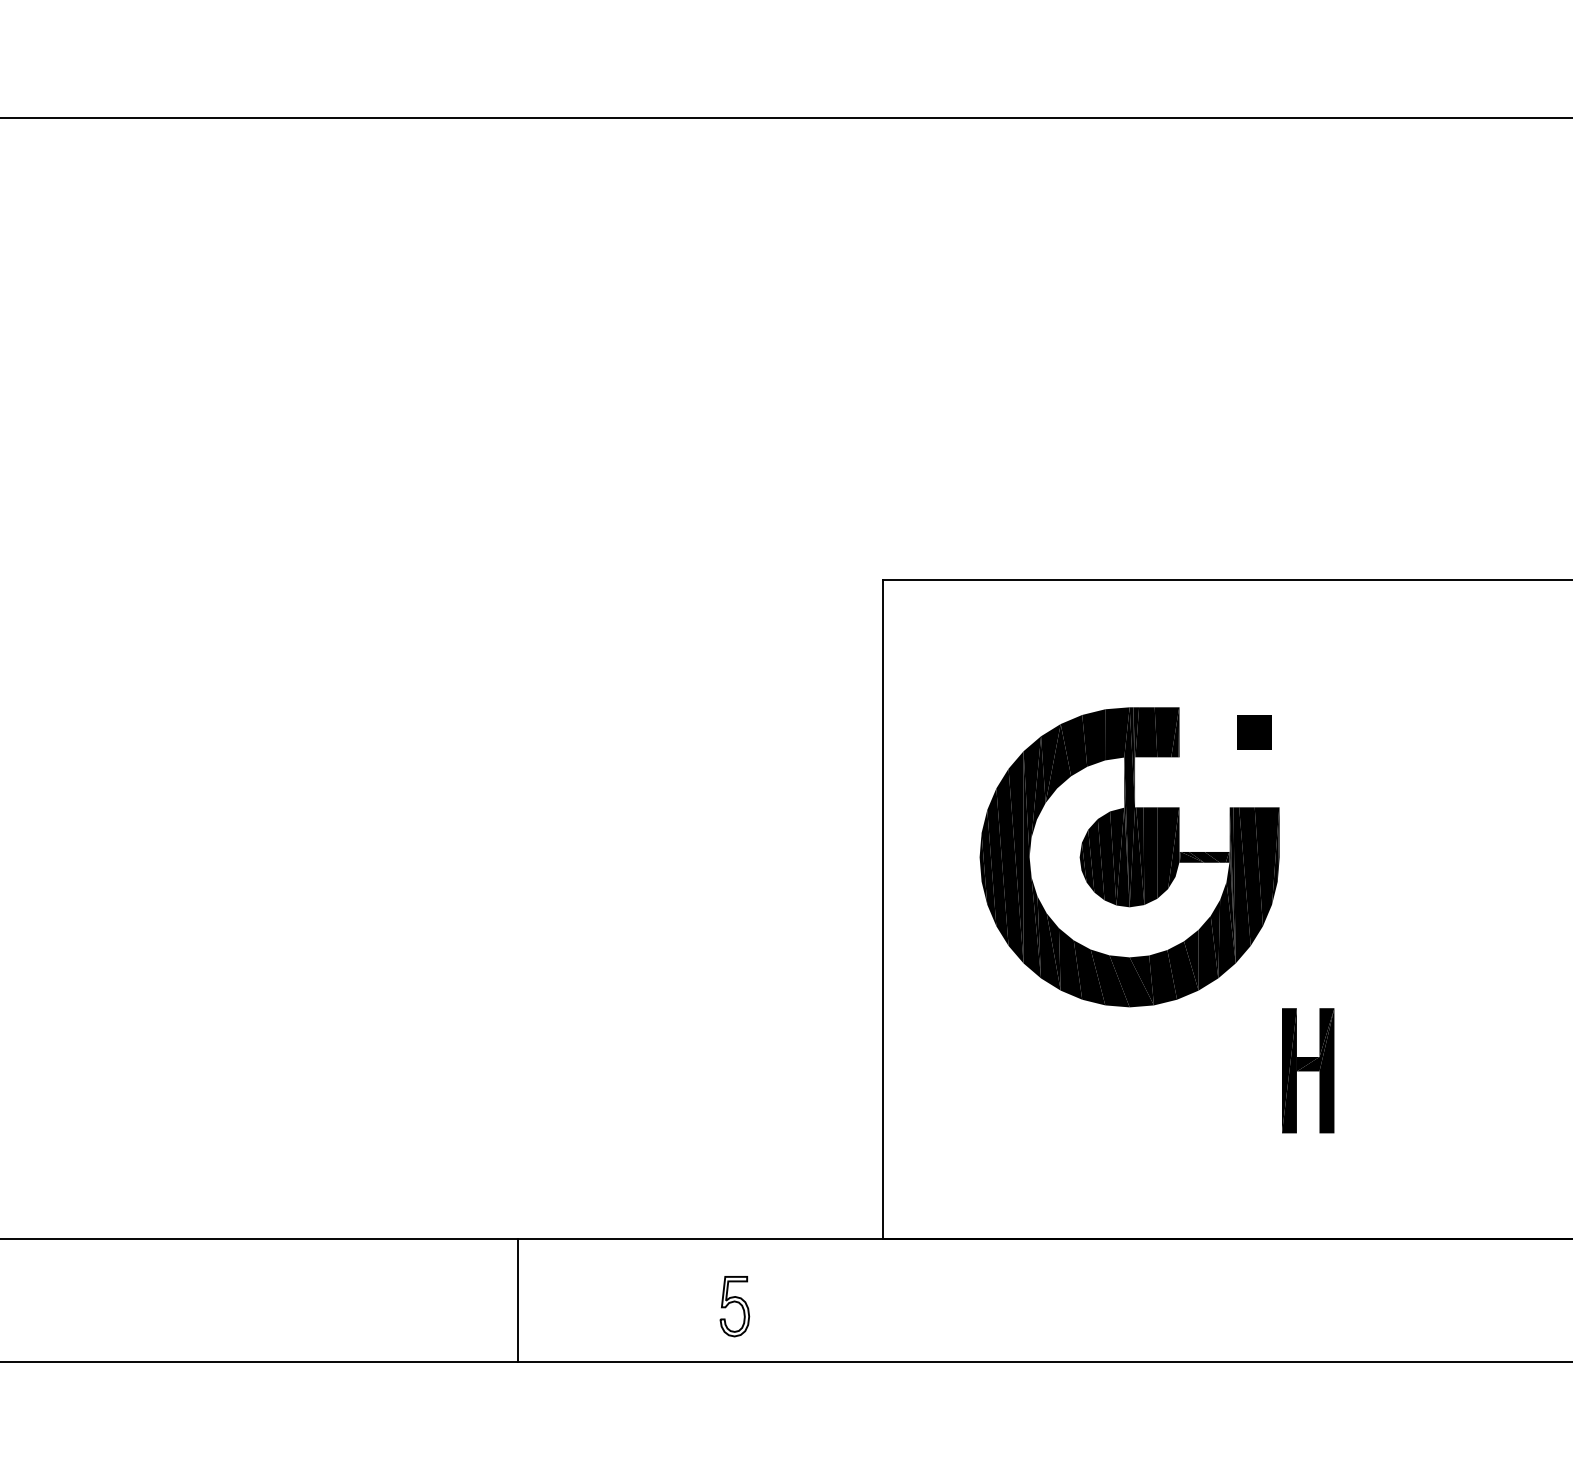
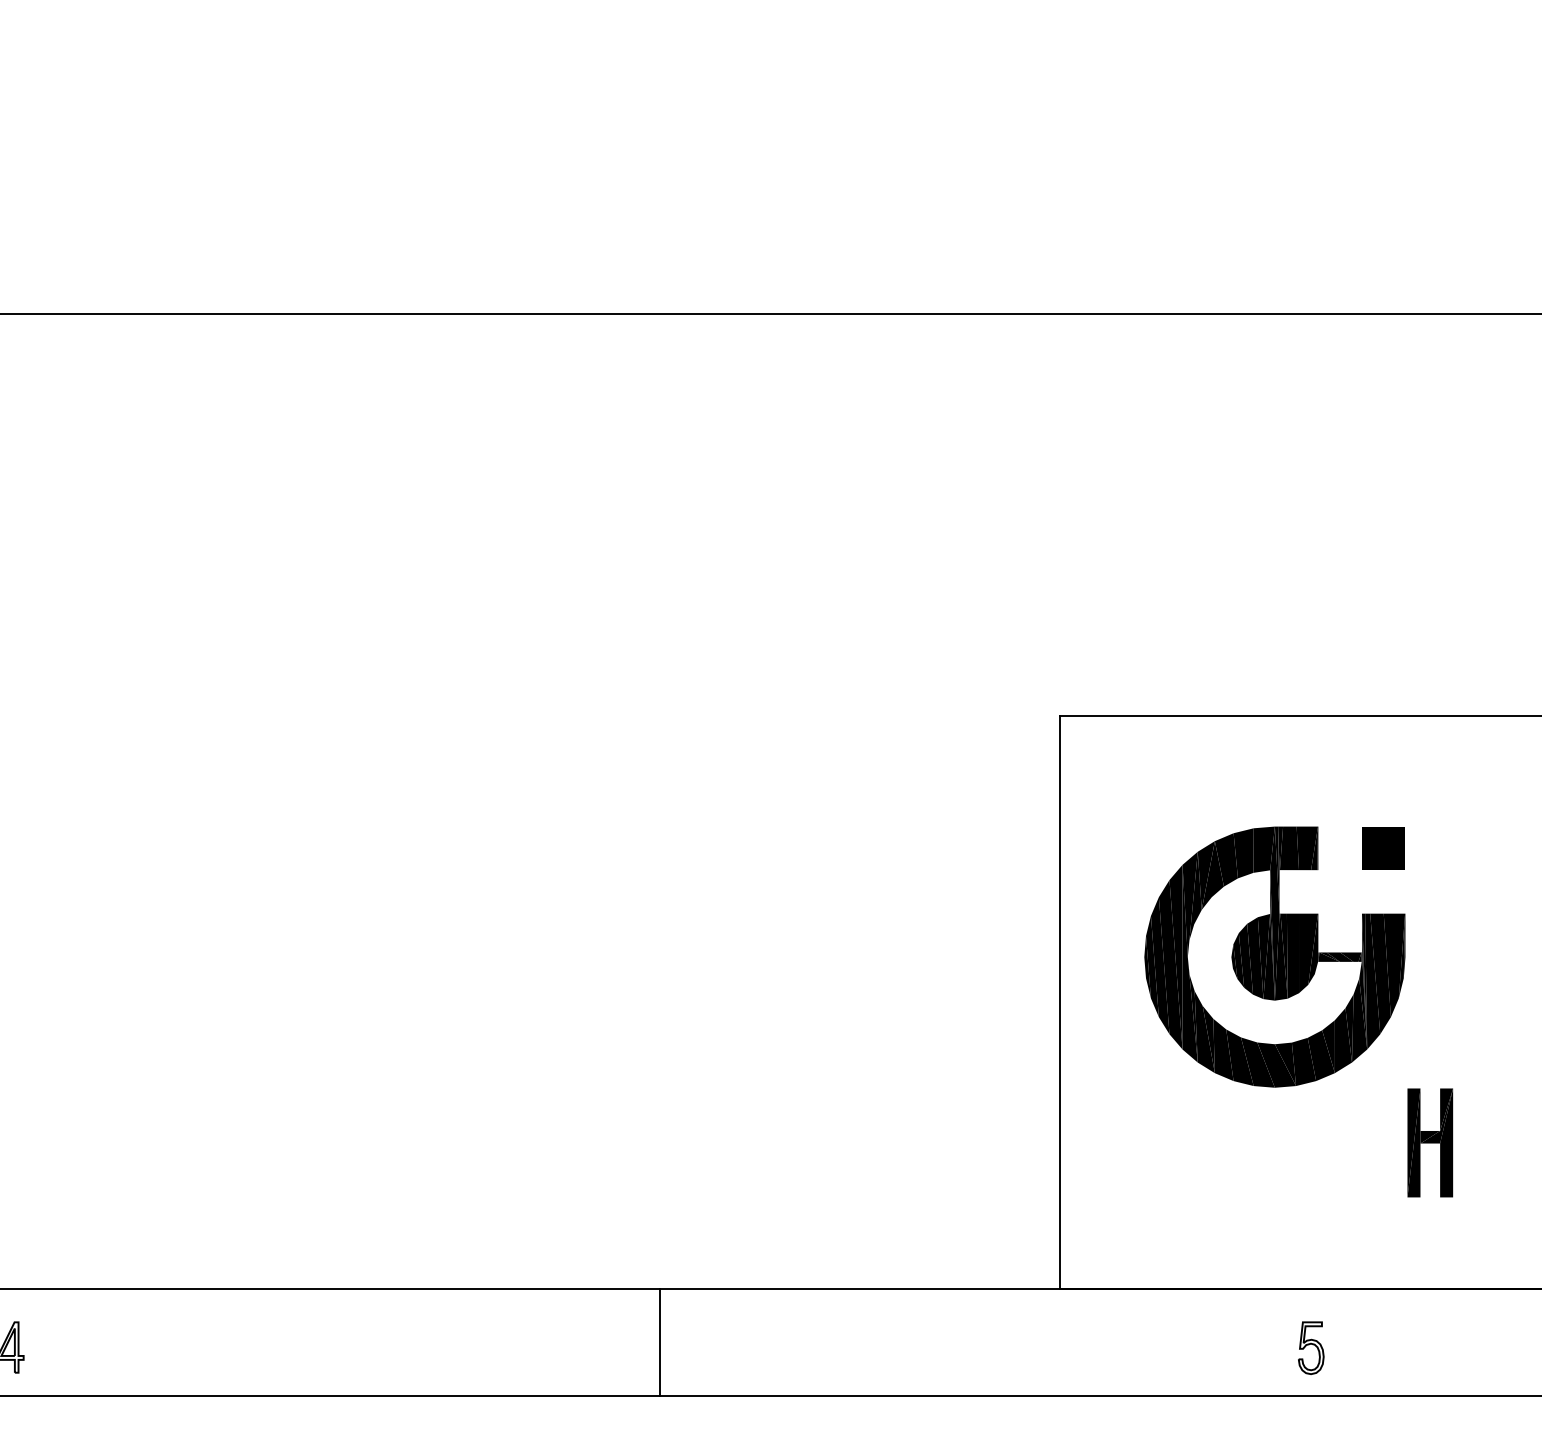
part: (1254, 732) -> (1383, 848), size x1.43
line: (518, 1300) -> (660, 1342), moved
part: (735, 1305) -> (1311, 1347), moved

